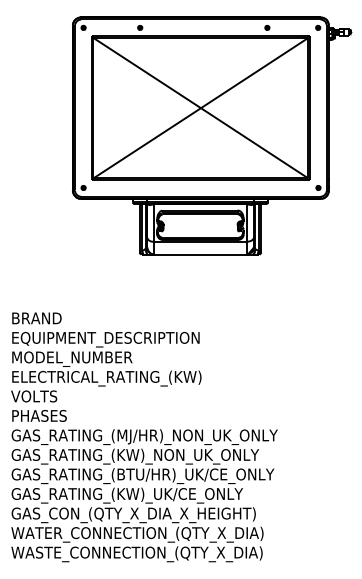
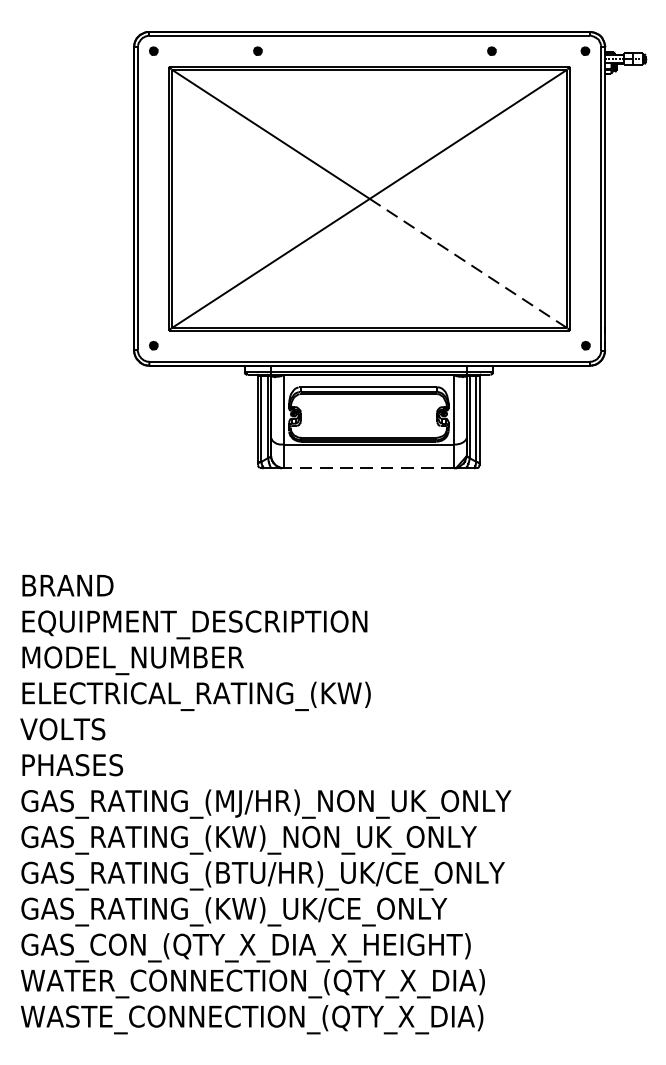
line: (255, 143) -> (470, 263), solid -> dashed
line: (199, 254) -> (367, 468), solid -> dashed

